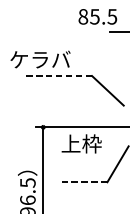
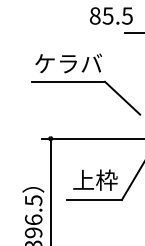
text: (40, 59) -> (68, 63), moved
line: (59, 75) -> (68, 81), dashed -> solid
text: (81, 143) -> (95, 179), moved
line: (82, 181) -> (94, 199), dashed -> solid

